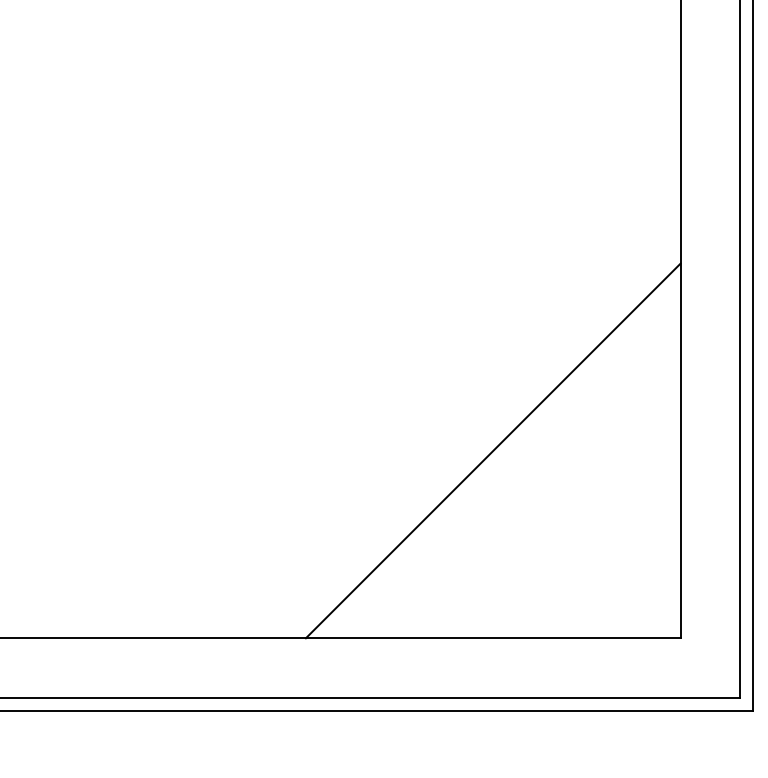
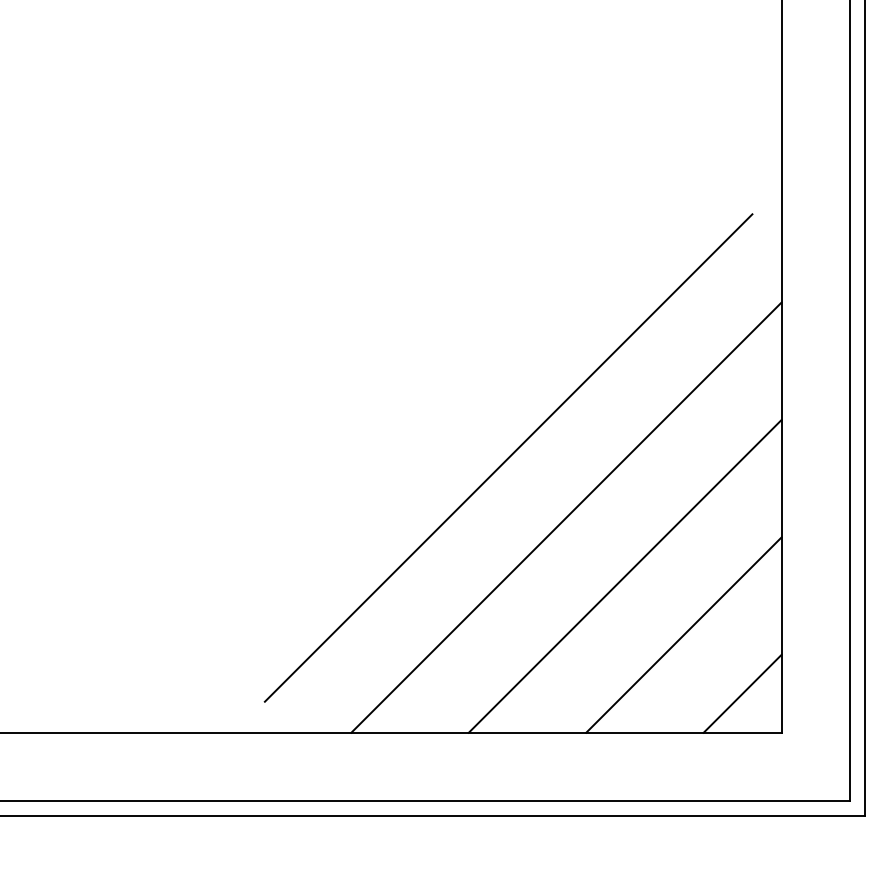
line: (442, 398) -> (508, 457), added
line: (543, 501) -> (624, 575), added
line: (595, 552) -> (683, 634), added
line: (646, 604) -> (742, 693), added

